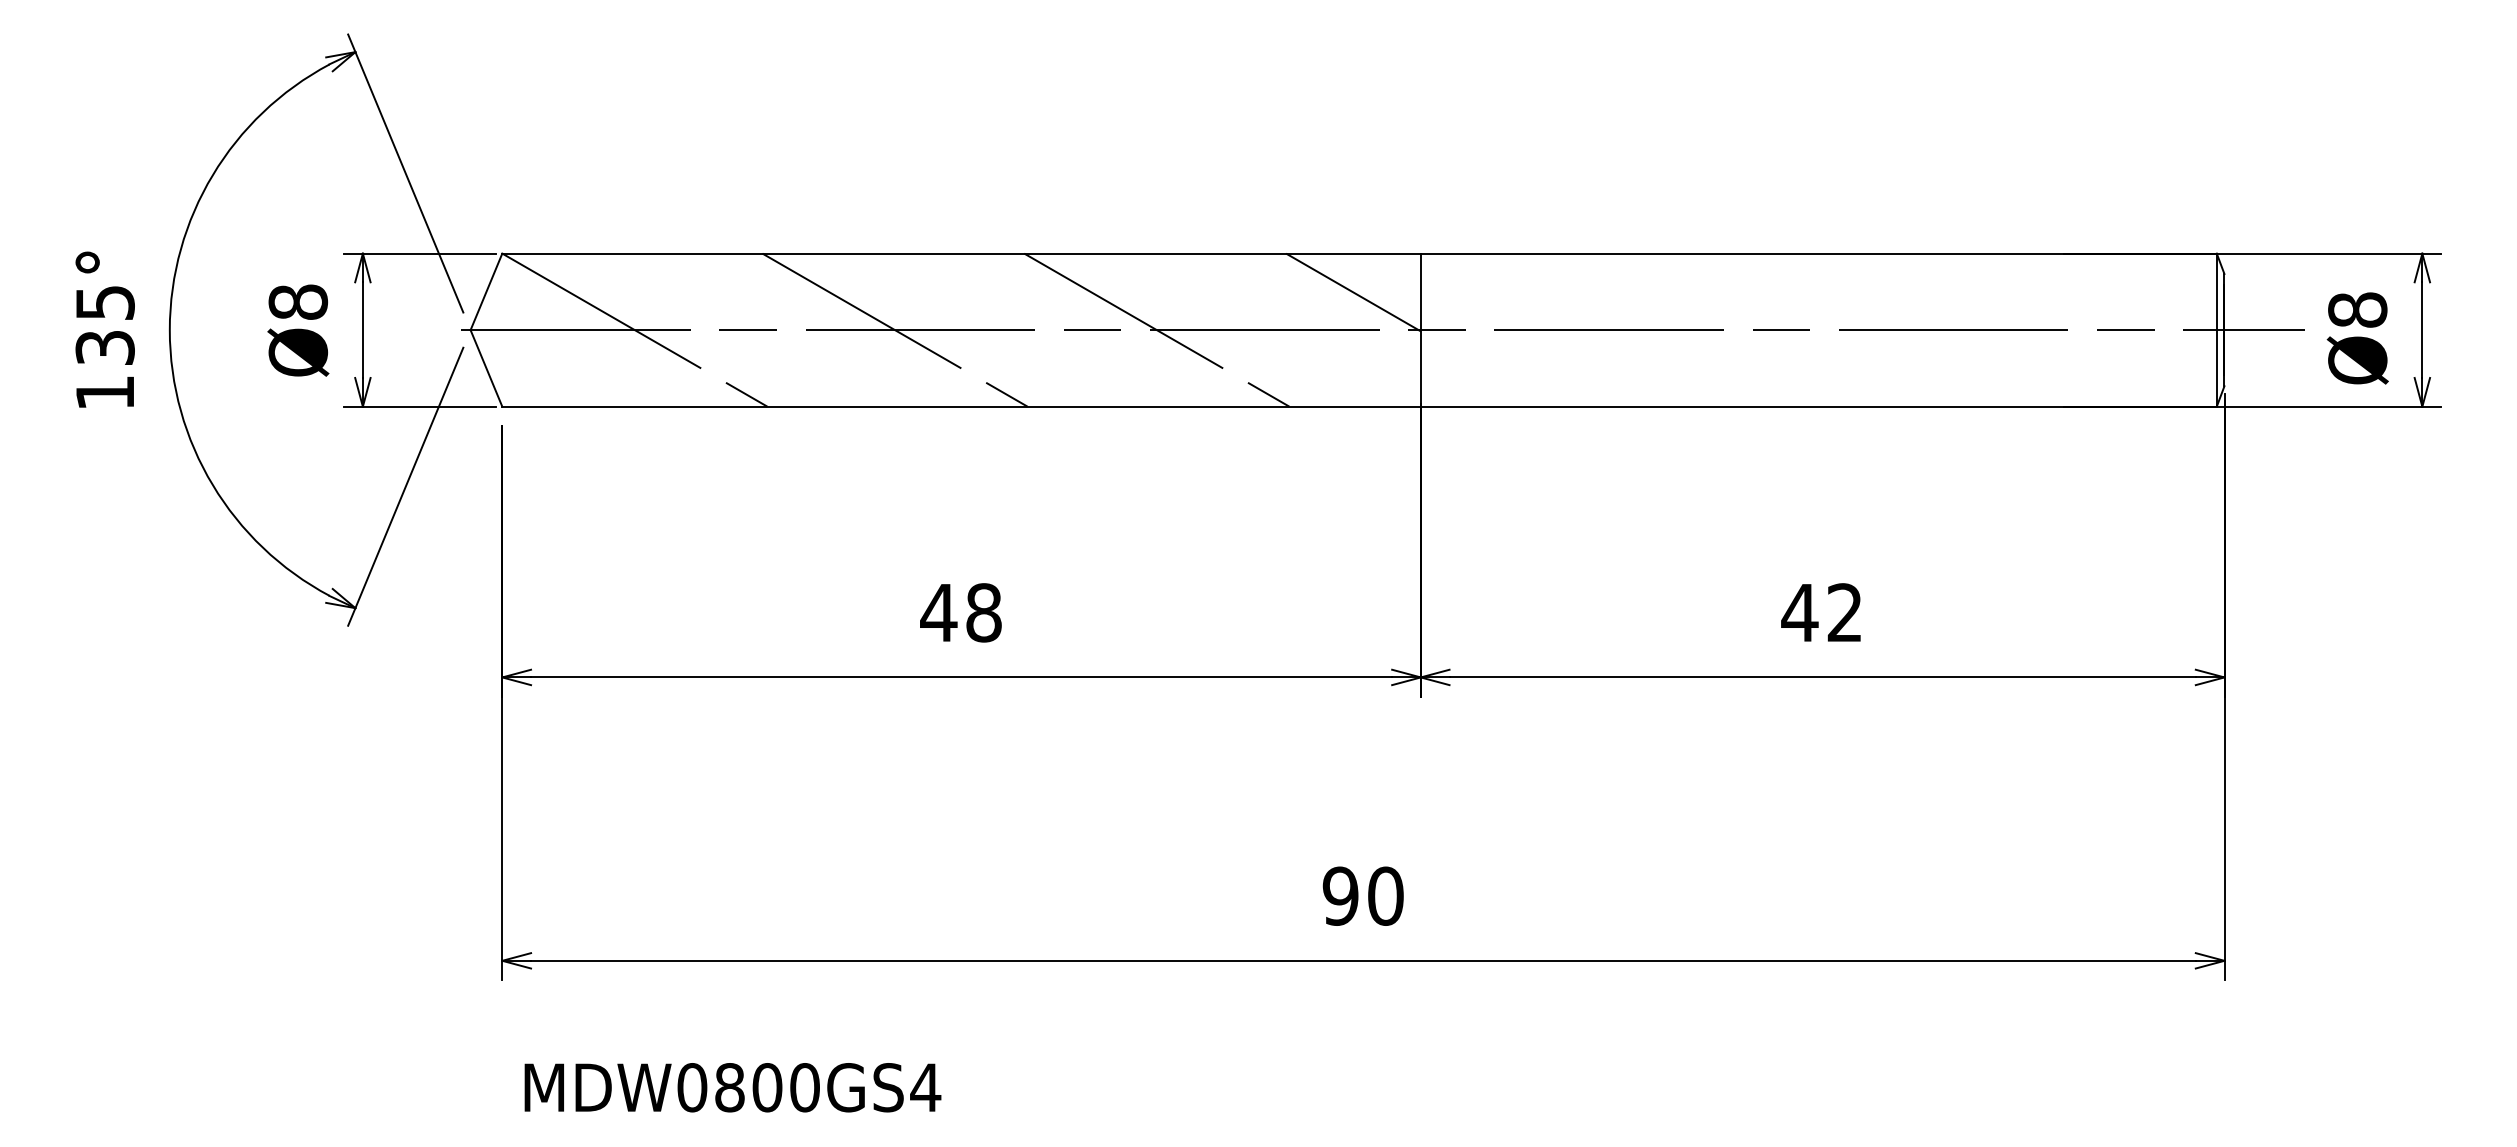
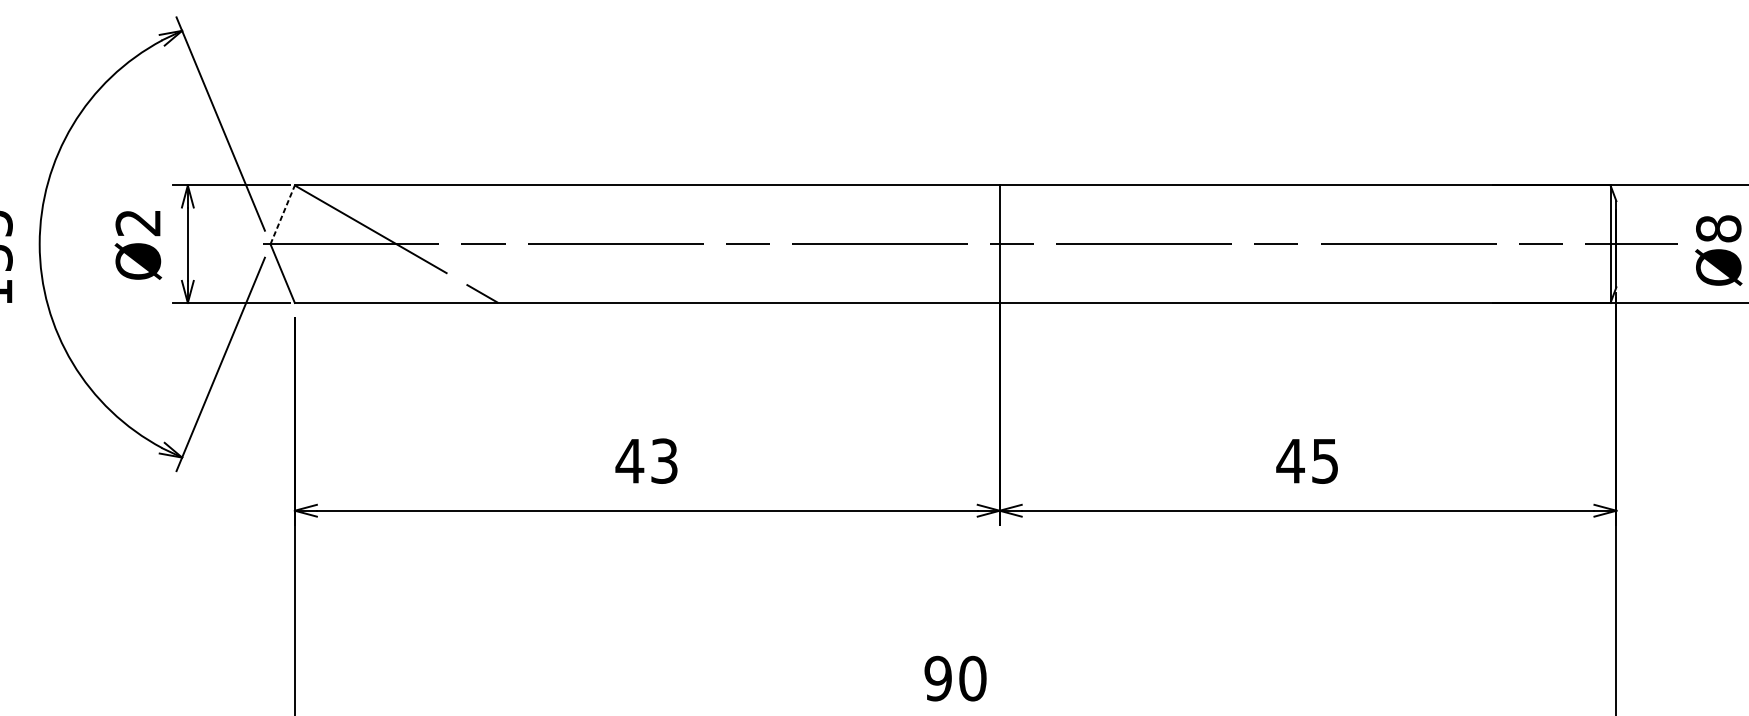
line: (486, 291) -> (282, 214), solid -> dashed
line: (1353, 292) -> (948, 215), removed
text: (298, 301) -> (138, 222), Ø8 -> Ø2
line: (894, 329) -> (595, 243), removed
line: (1156, 329) -> (796, 243), removed
text: (983, 612) -> (664, 460), 48 -> 43
text: (1844, 612) -> (1324, 460), 42 -> 45

